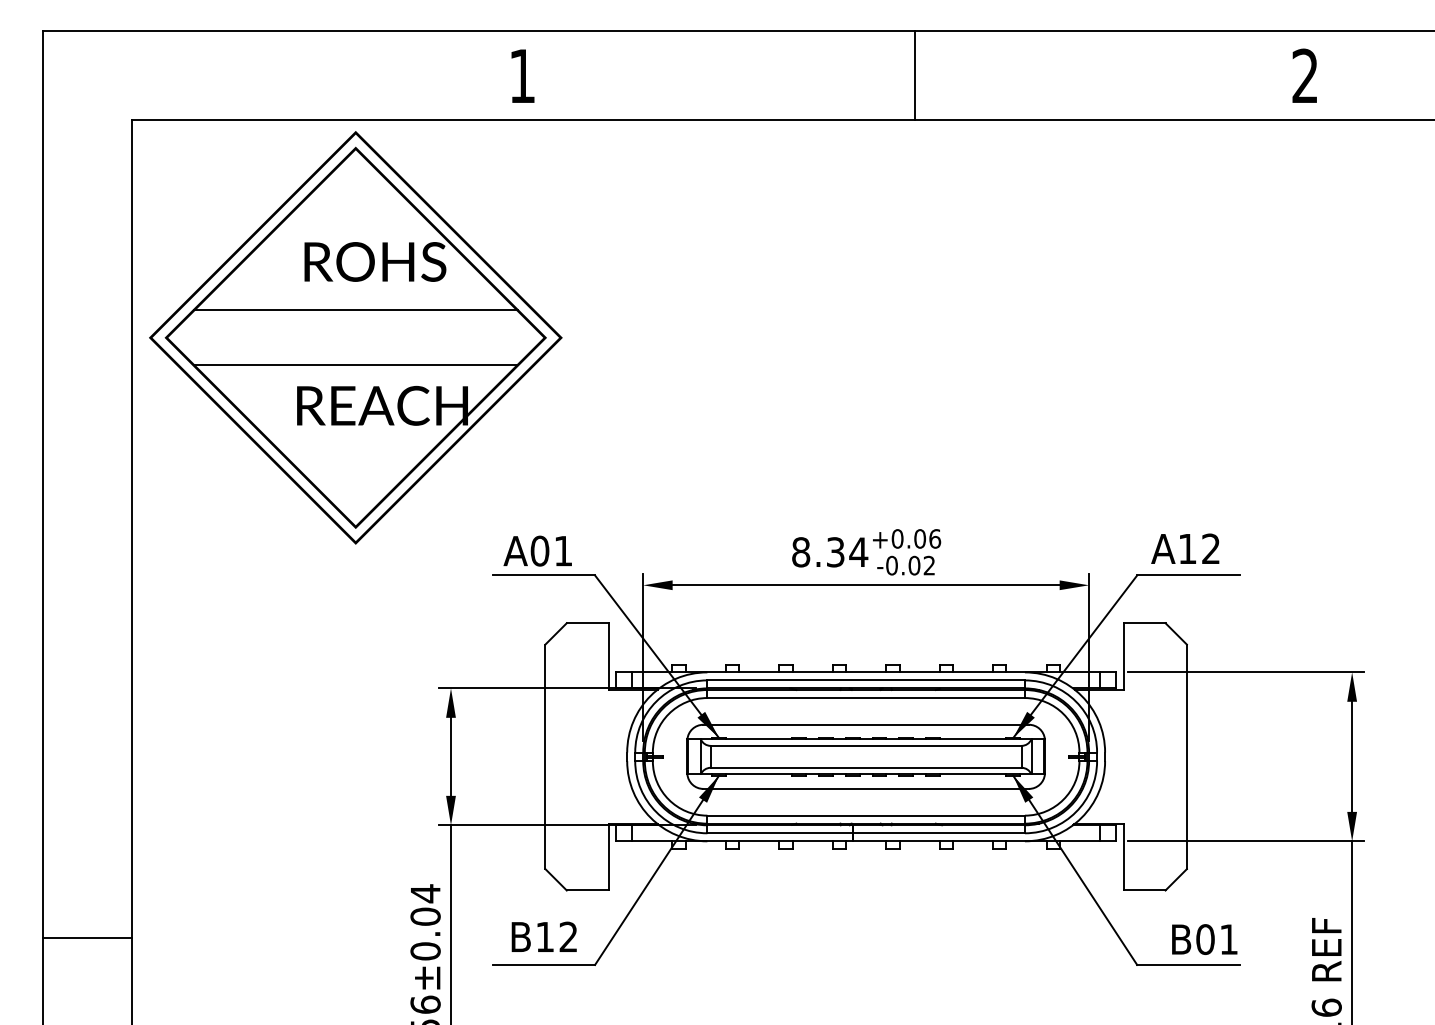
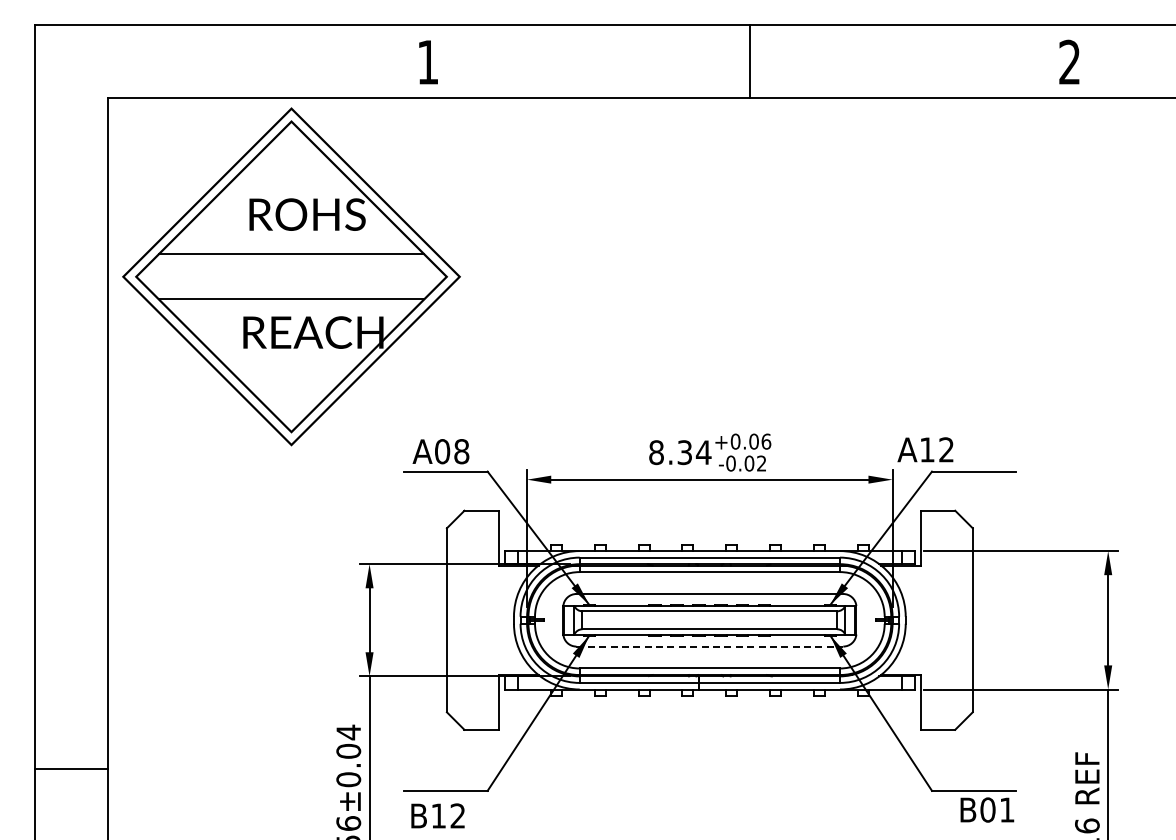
text: (1185, 548) -> (925, 449), moved
text: (563, 550) -> (461, 451), A01 -> A08
line: (866, 788) -> (710, 646), solid -> dashed
text: (543, 936) -> (437, 815), moved
text: (1204, 938) -> (987, 809), moved

